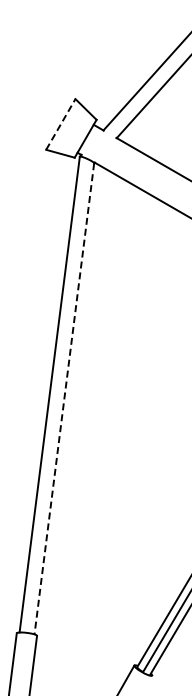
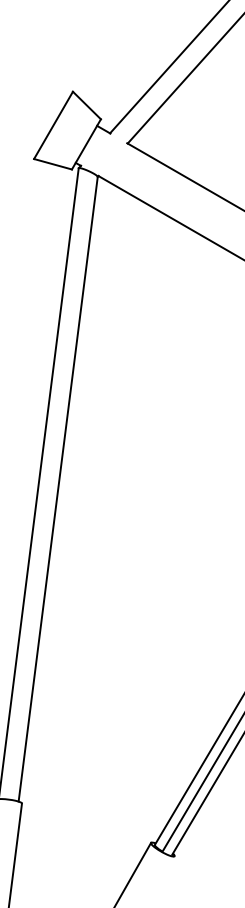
line: (61, 124) -> (54, 125), dashed -> solid
line: (64, 399) -> (58, 490), dashed -> solid

